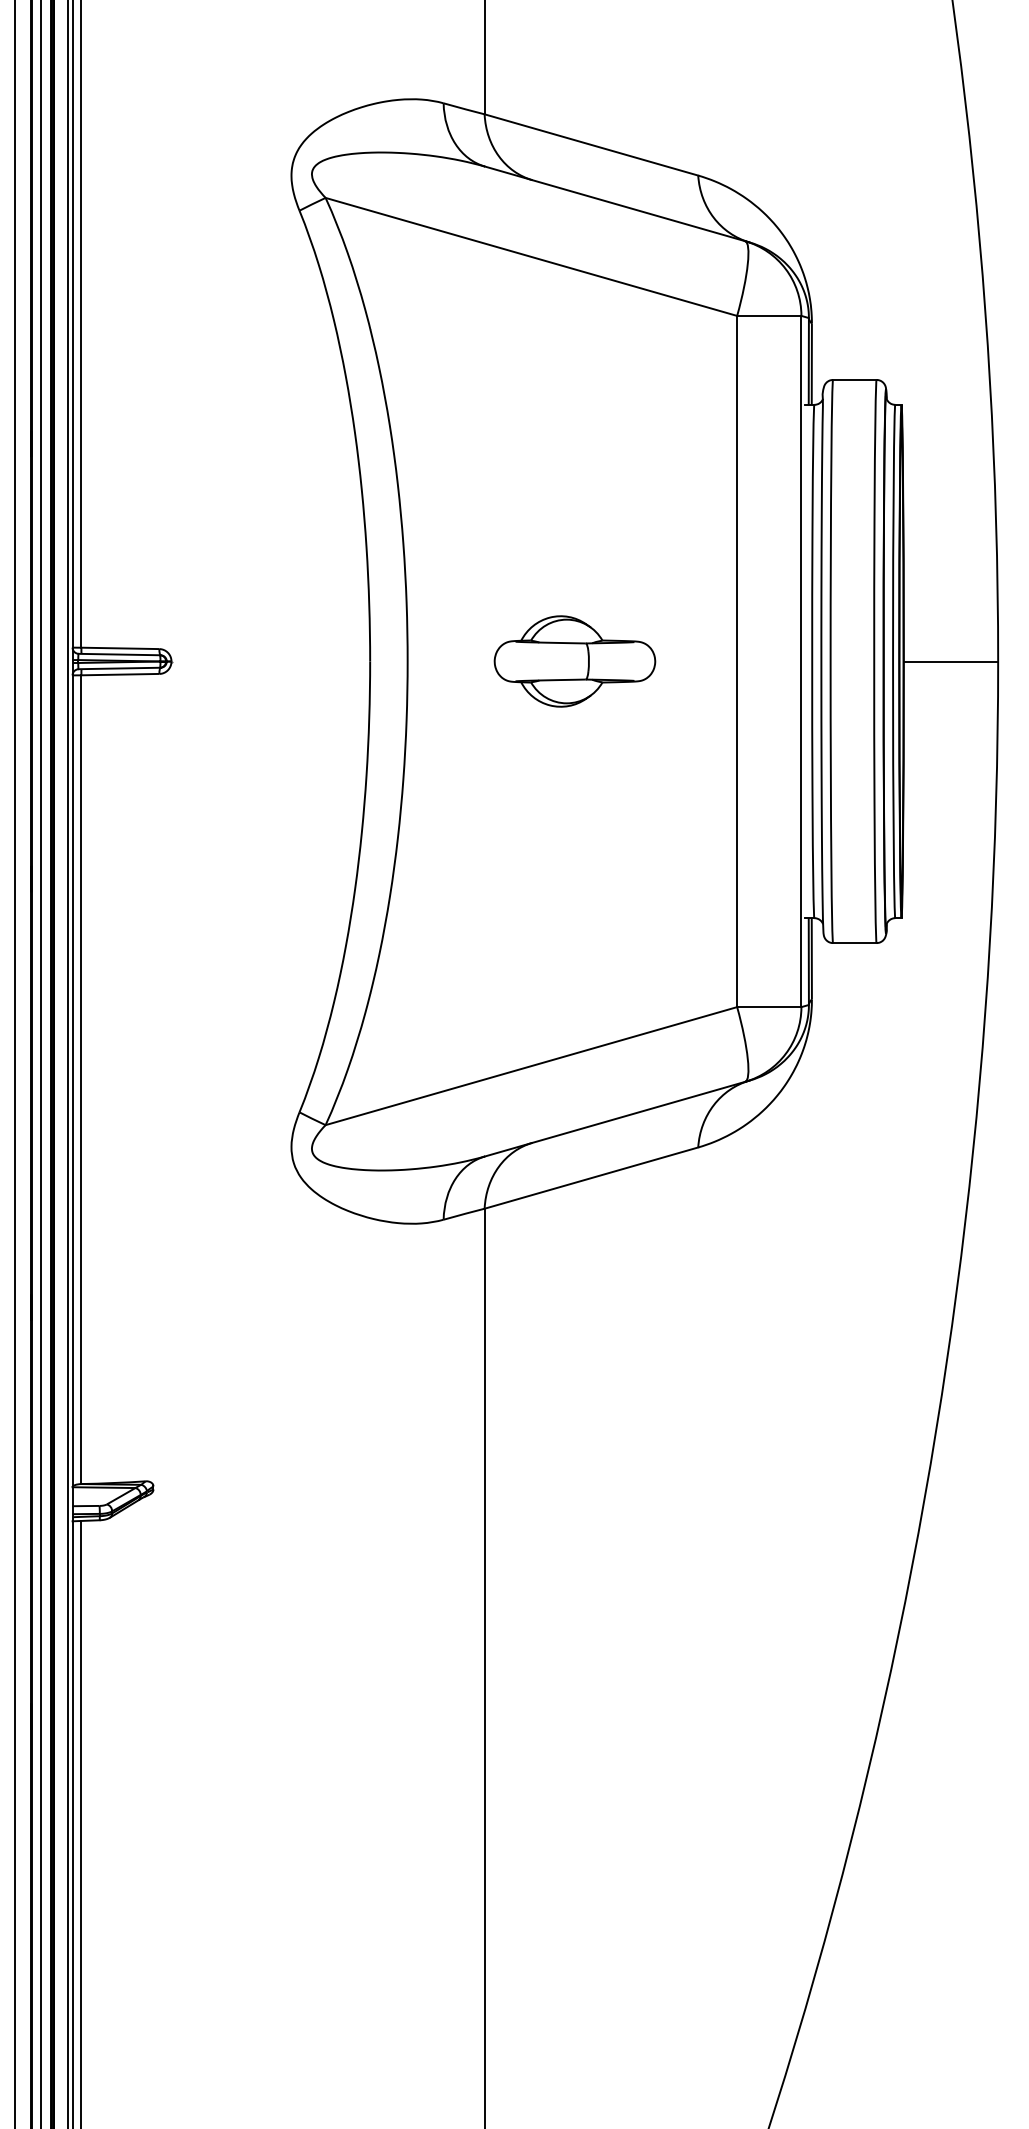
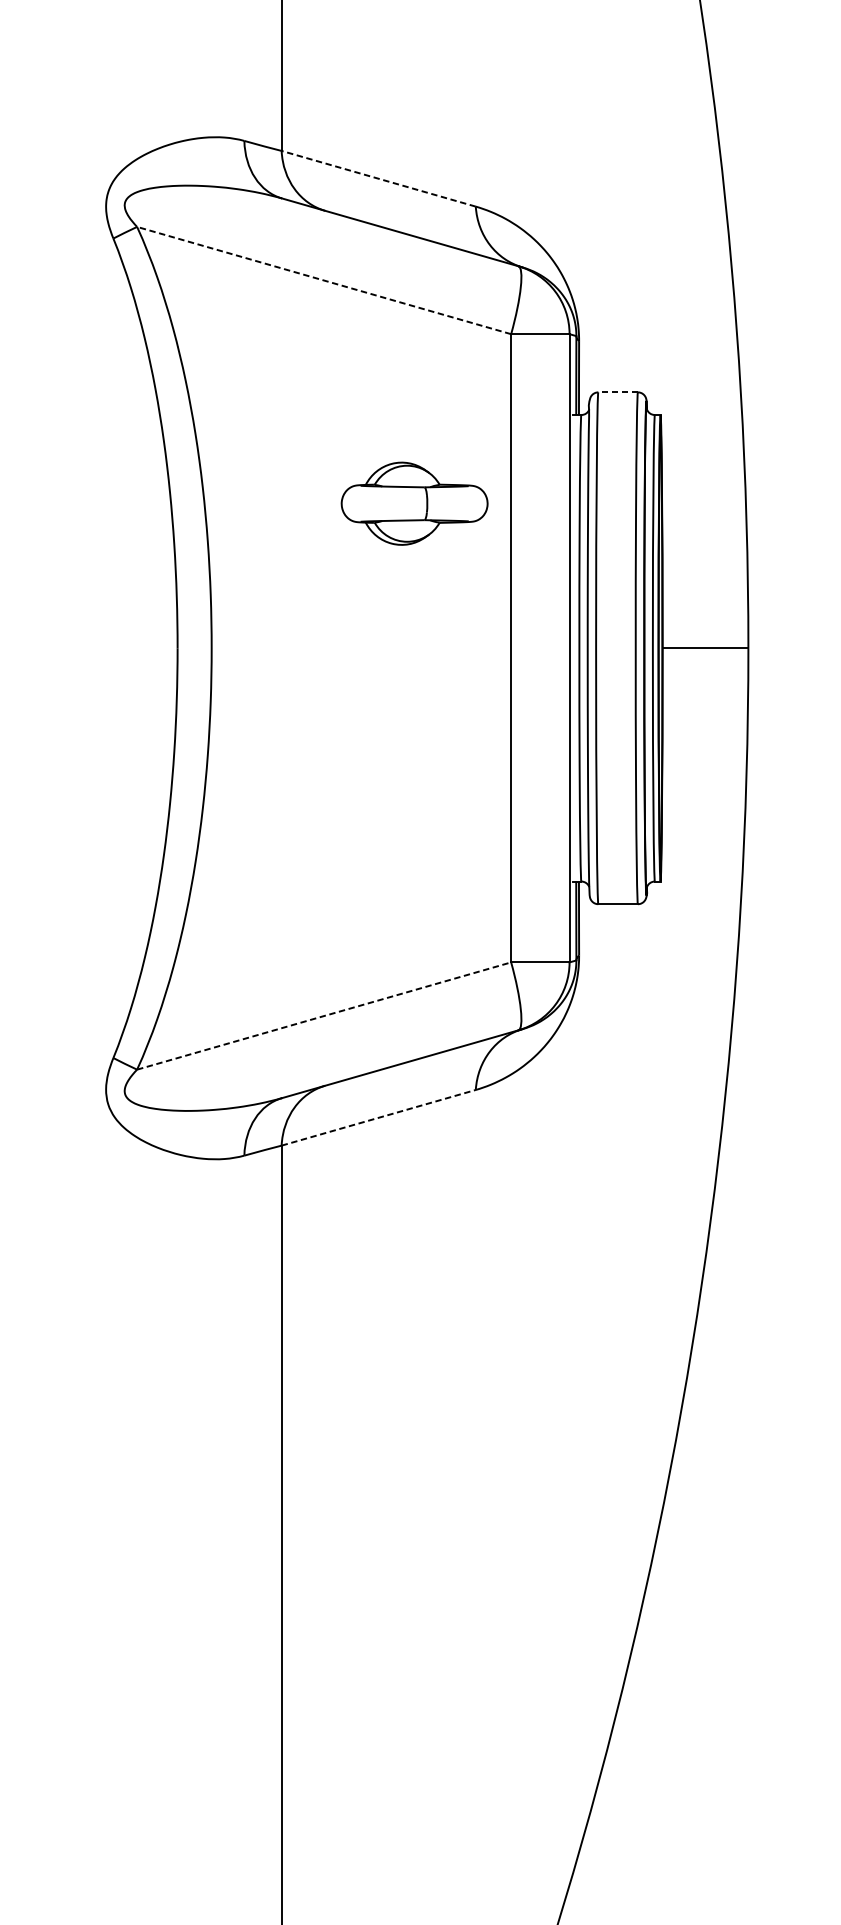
line: (590, 144) -> (377, 178), solid -> dashed
line: (530, 256) -> (323, 280), solid -> dashed
line: (854, 379) -> (617, 391), solid -> dashed
part: (574, 661) -> (414, 503), moved
line: (531, 1065) -> (324, 1015), solid -> dashed
line: (591, 1177) -> (378, 1117), solid -> dashed

